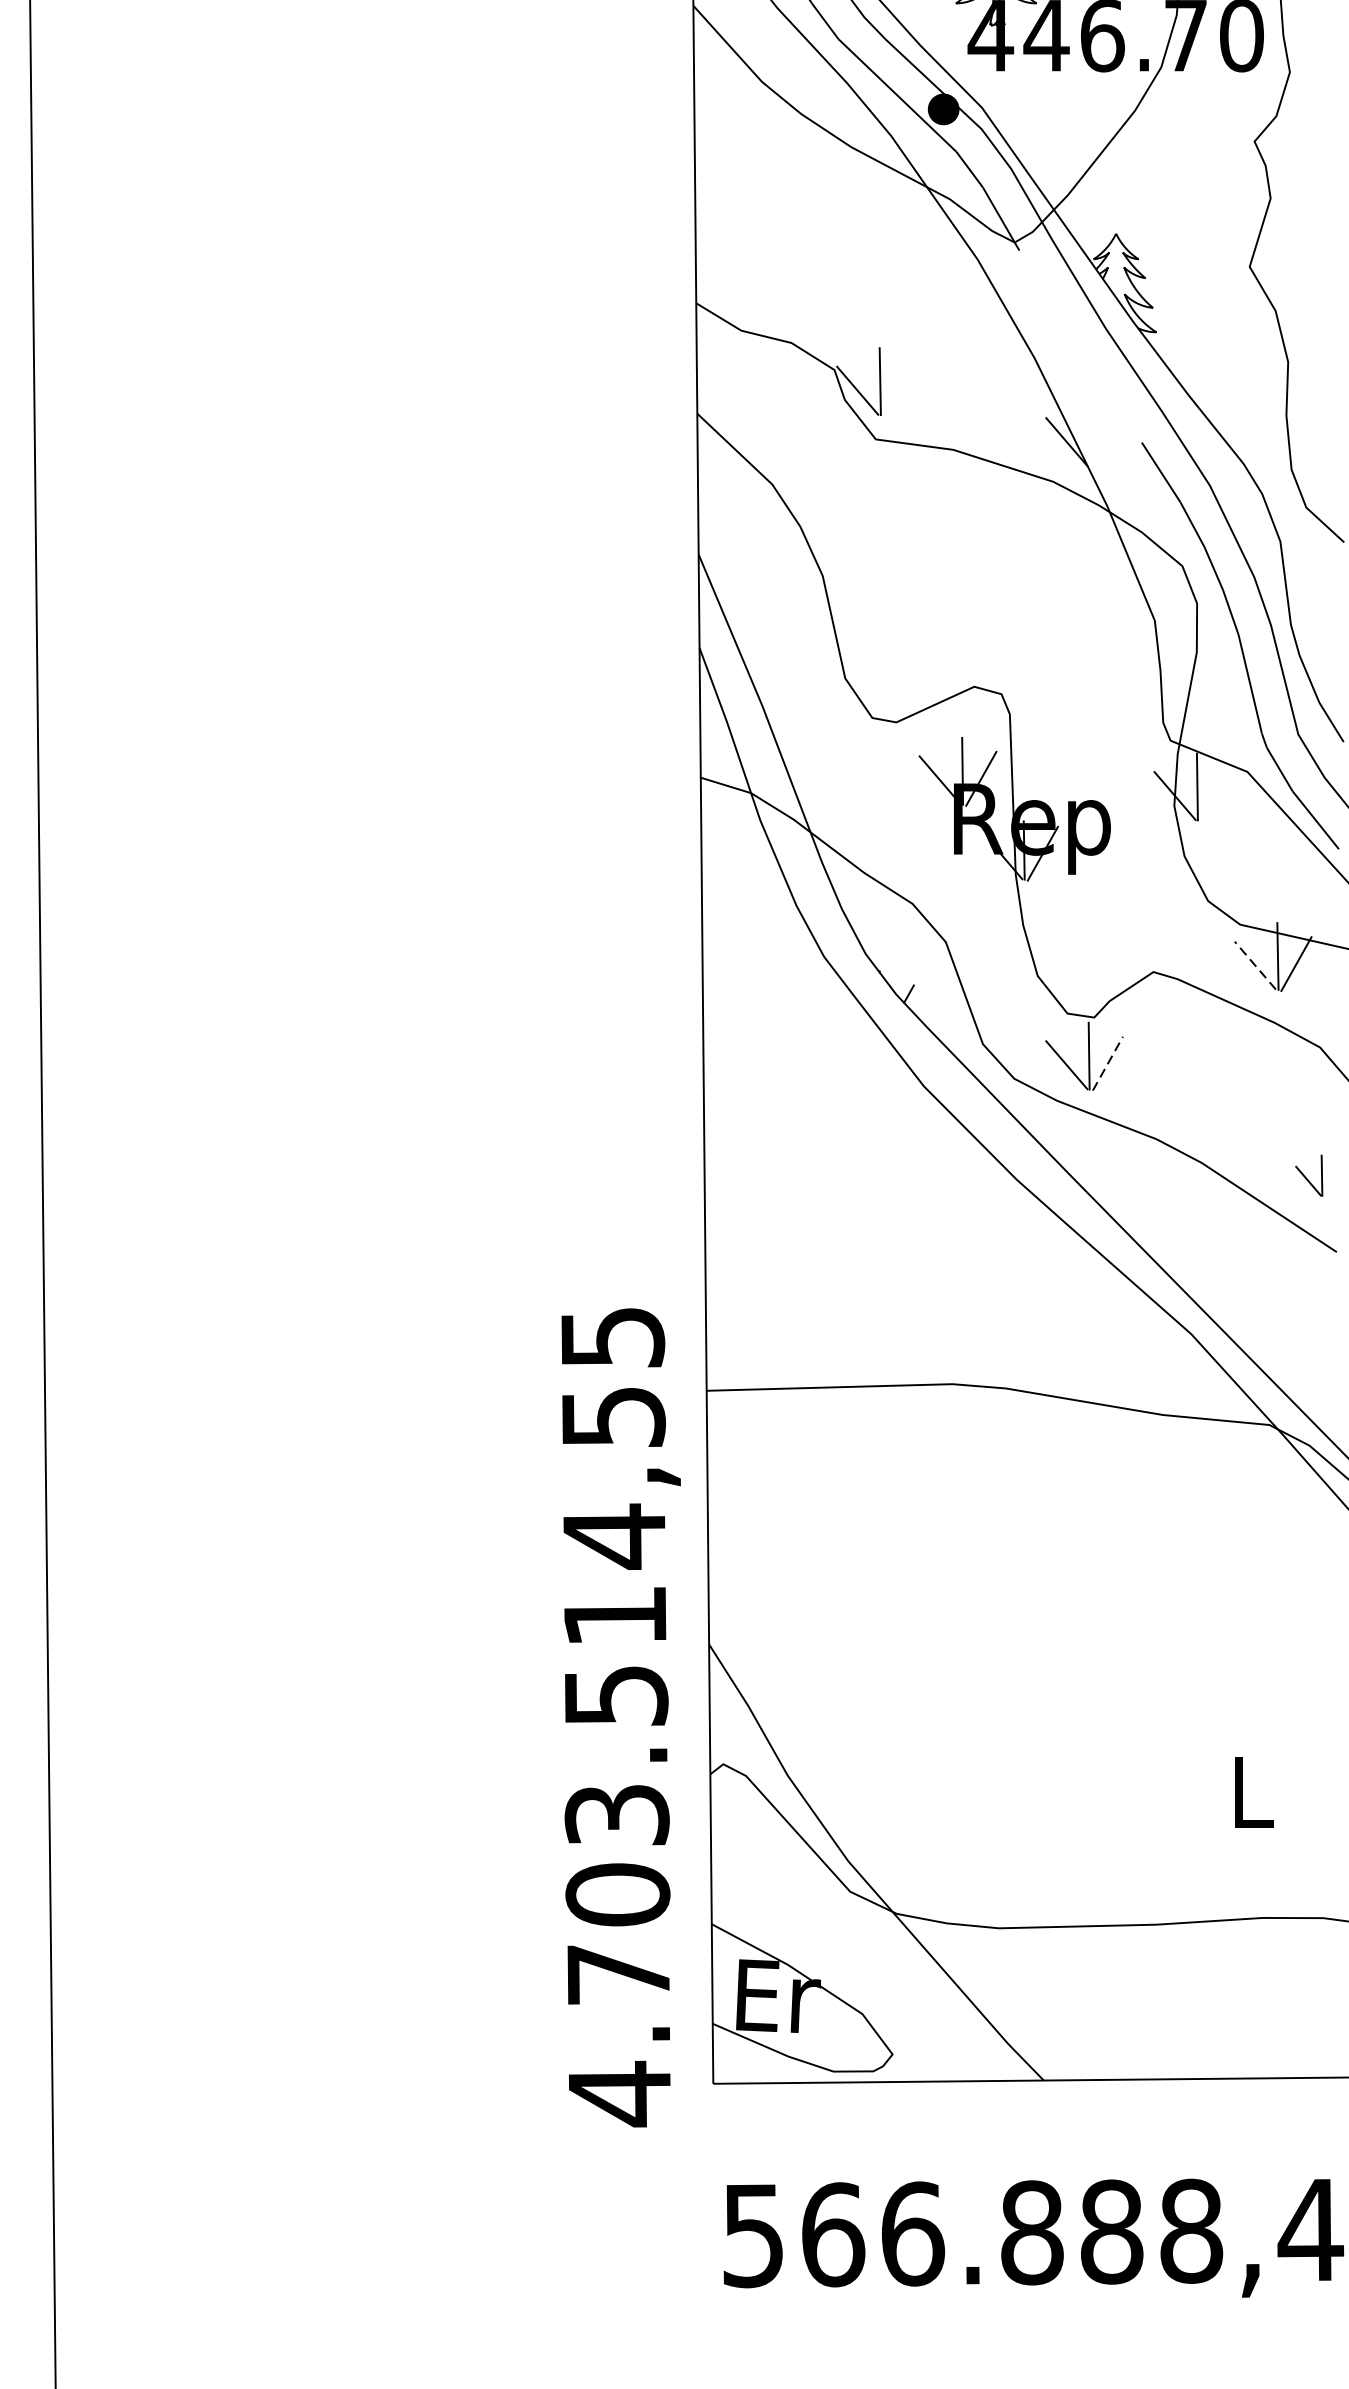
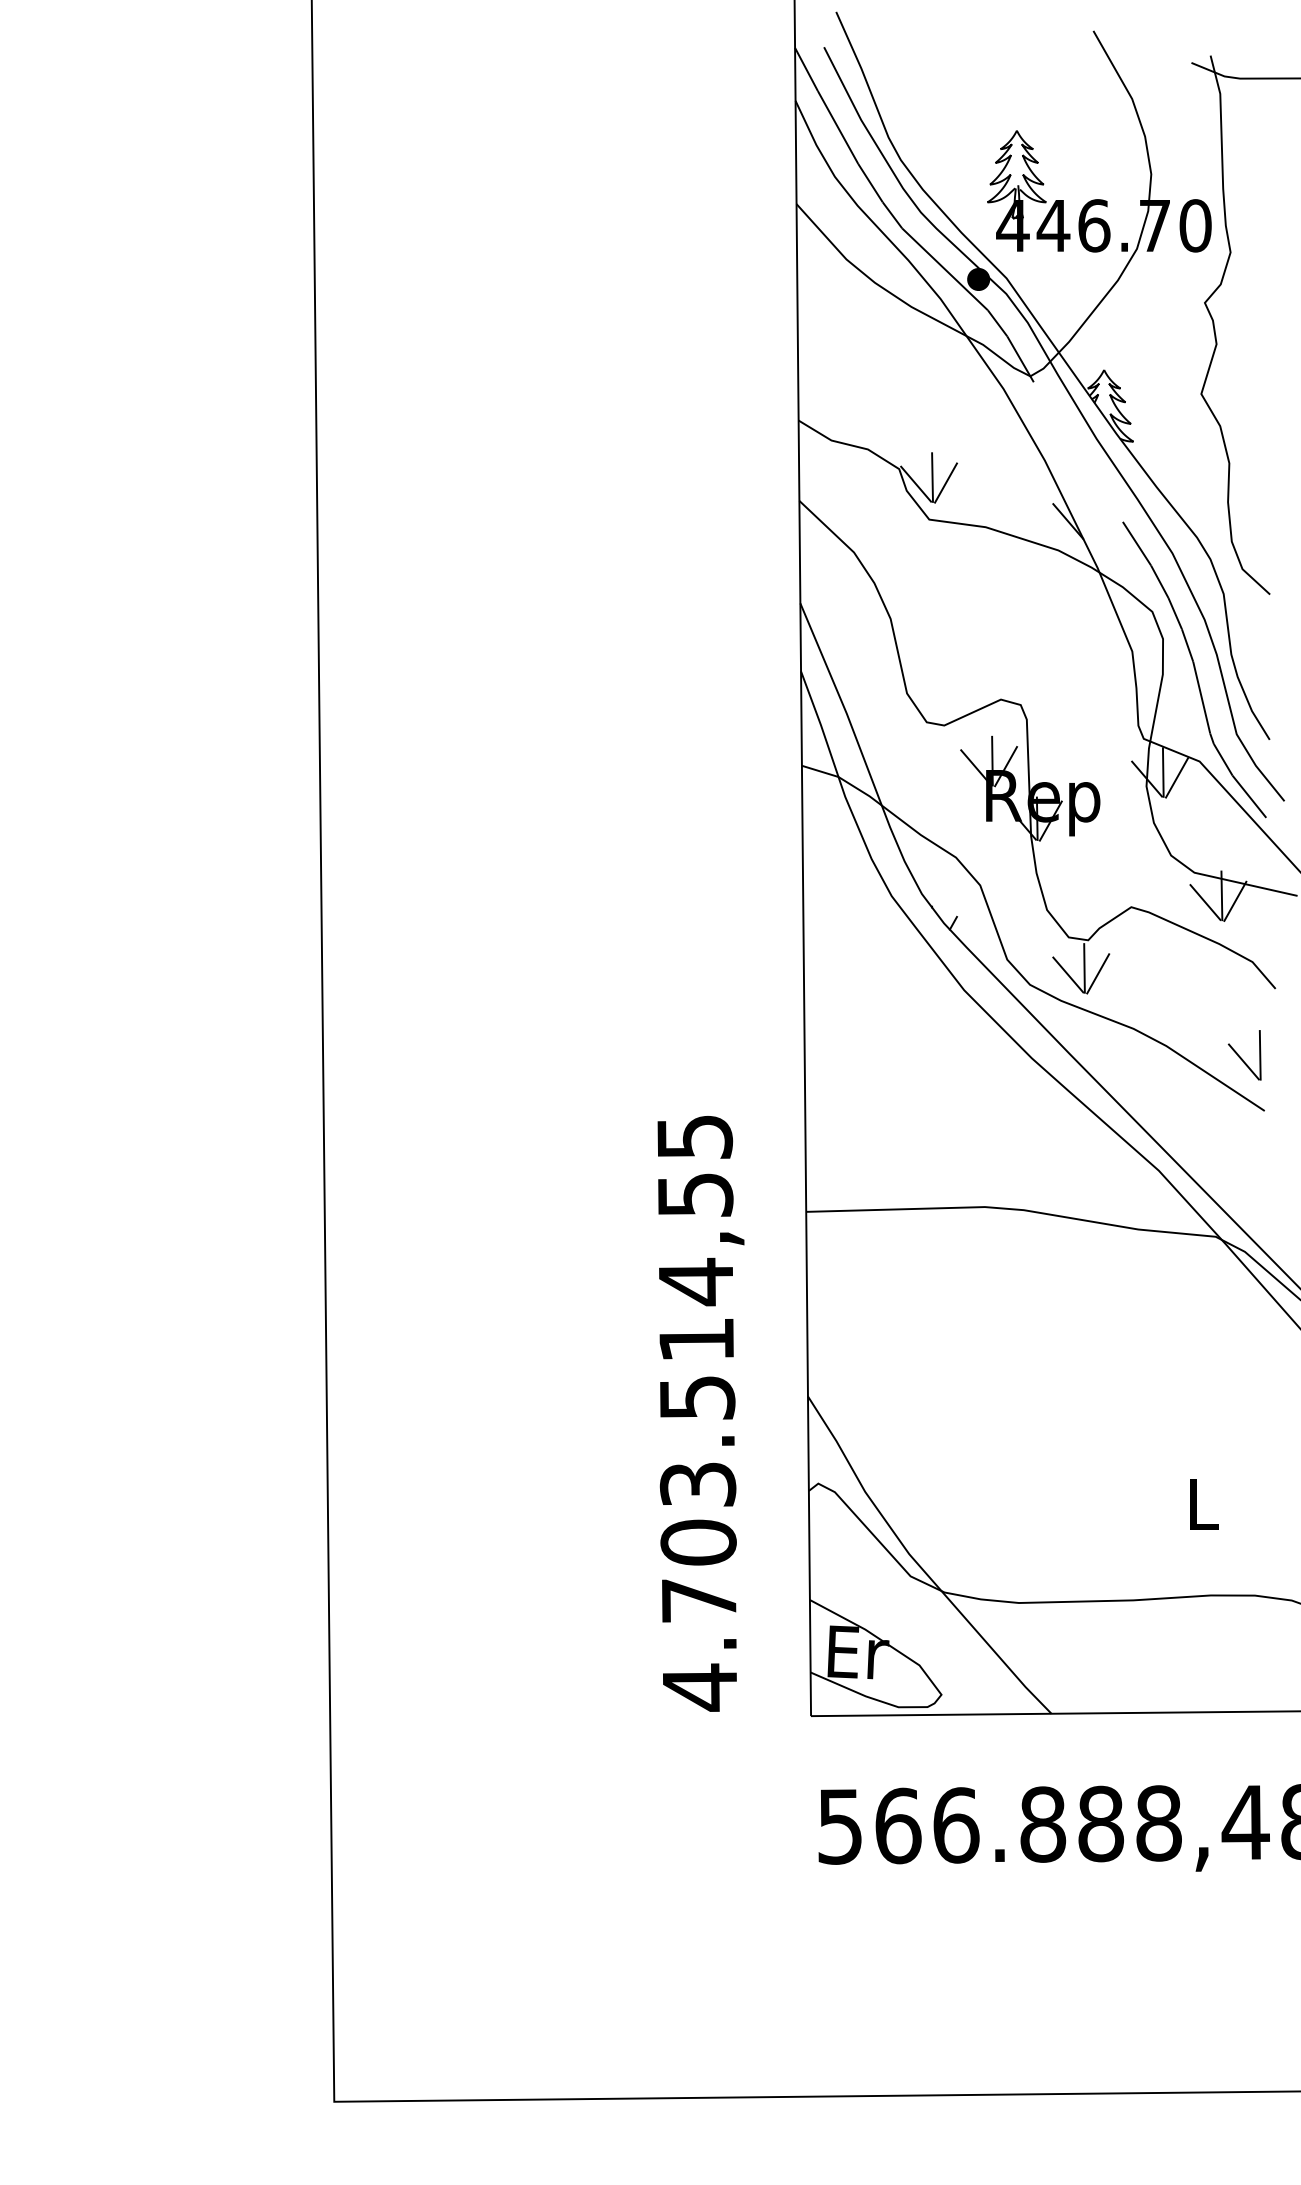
line: (898, 388) -> (945, 482), added
line: (1215, 793) -> (1176, 777), added
line: (1255, 965) -> (1205, 902), dashed -> solid
line: (1108, 1063) -> (1098, 973), dashed -> solid
part: (1309, 1175) -> (1244, 1055), size x1.67
text: (620, 1717) -> (700, 1413), moved

